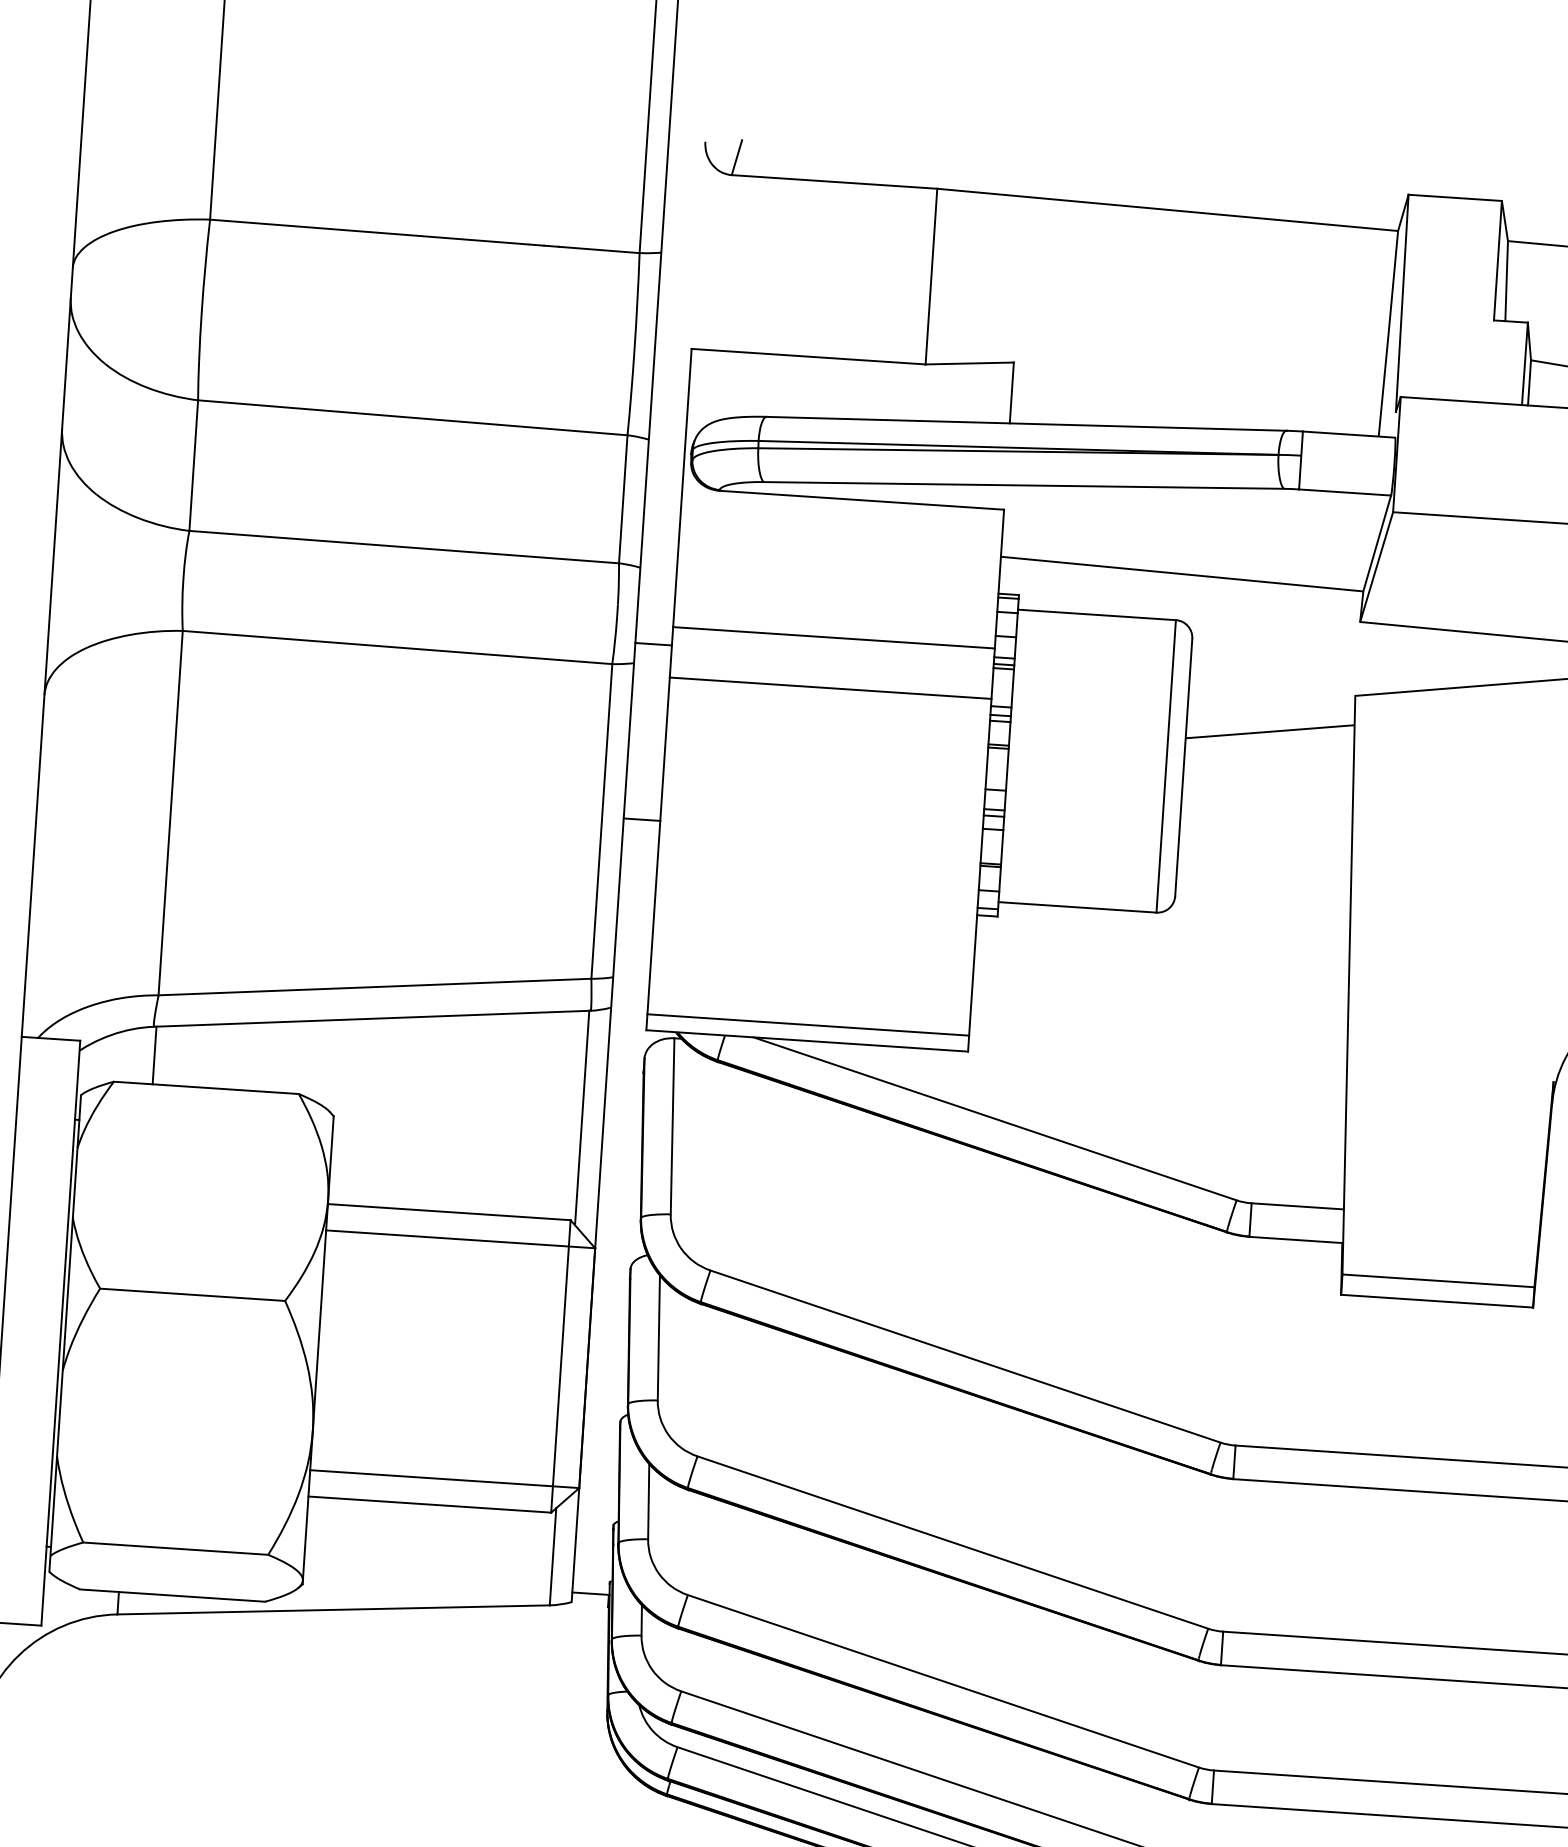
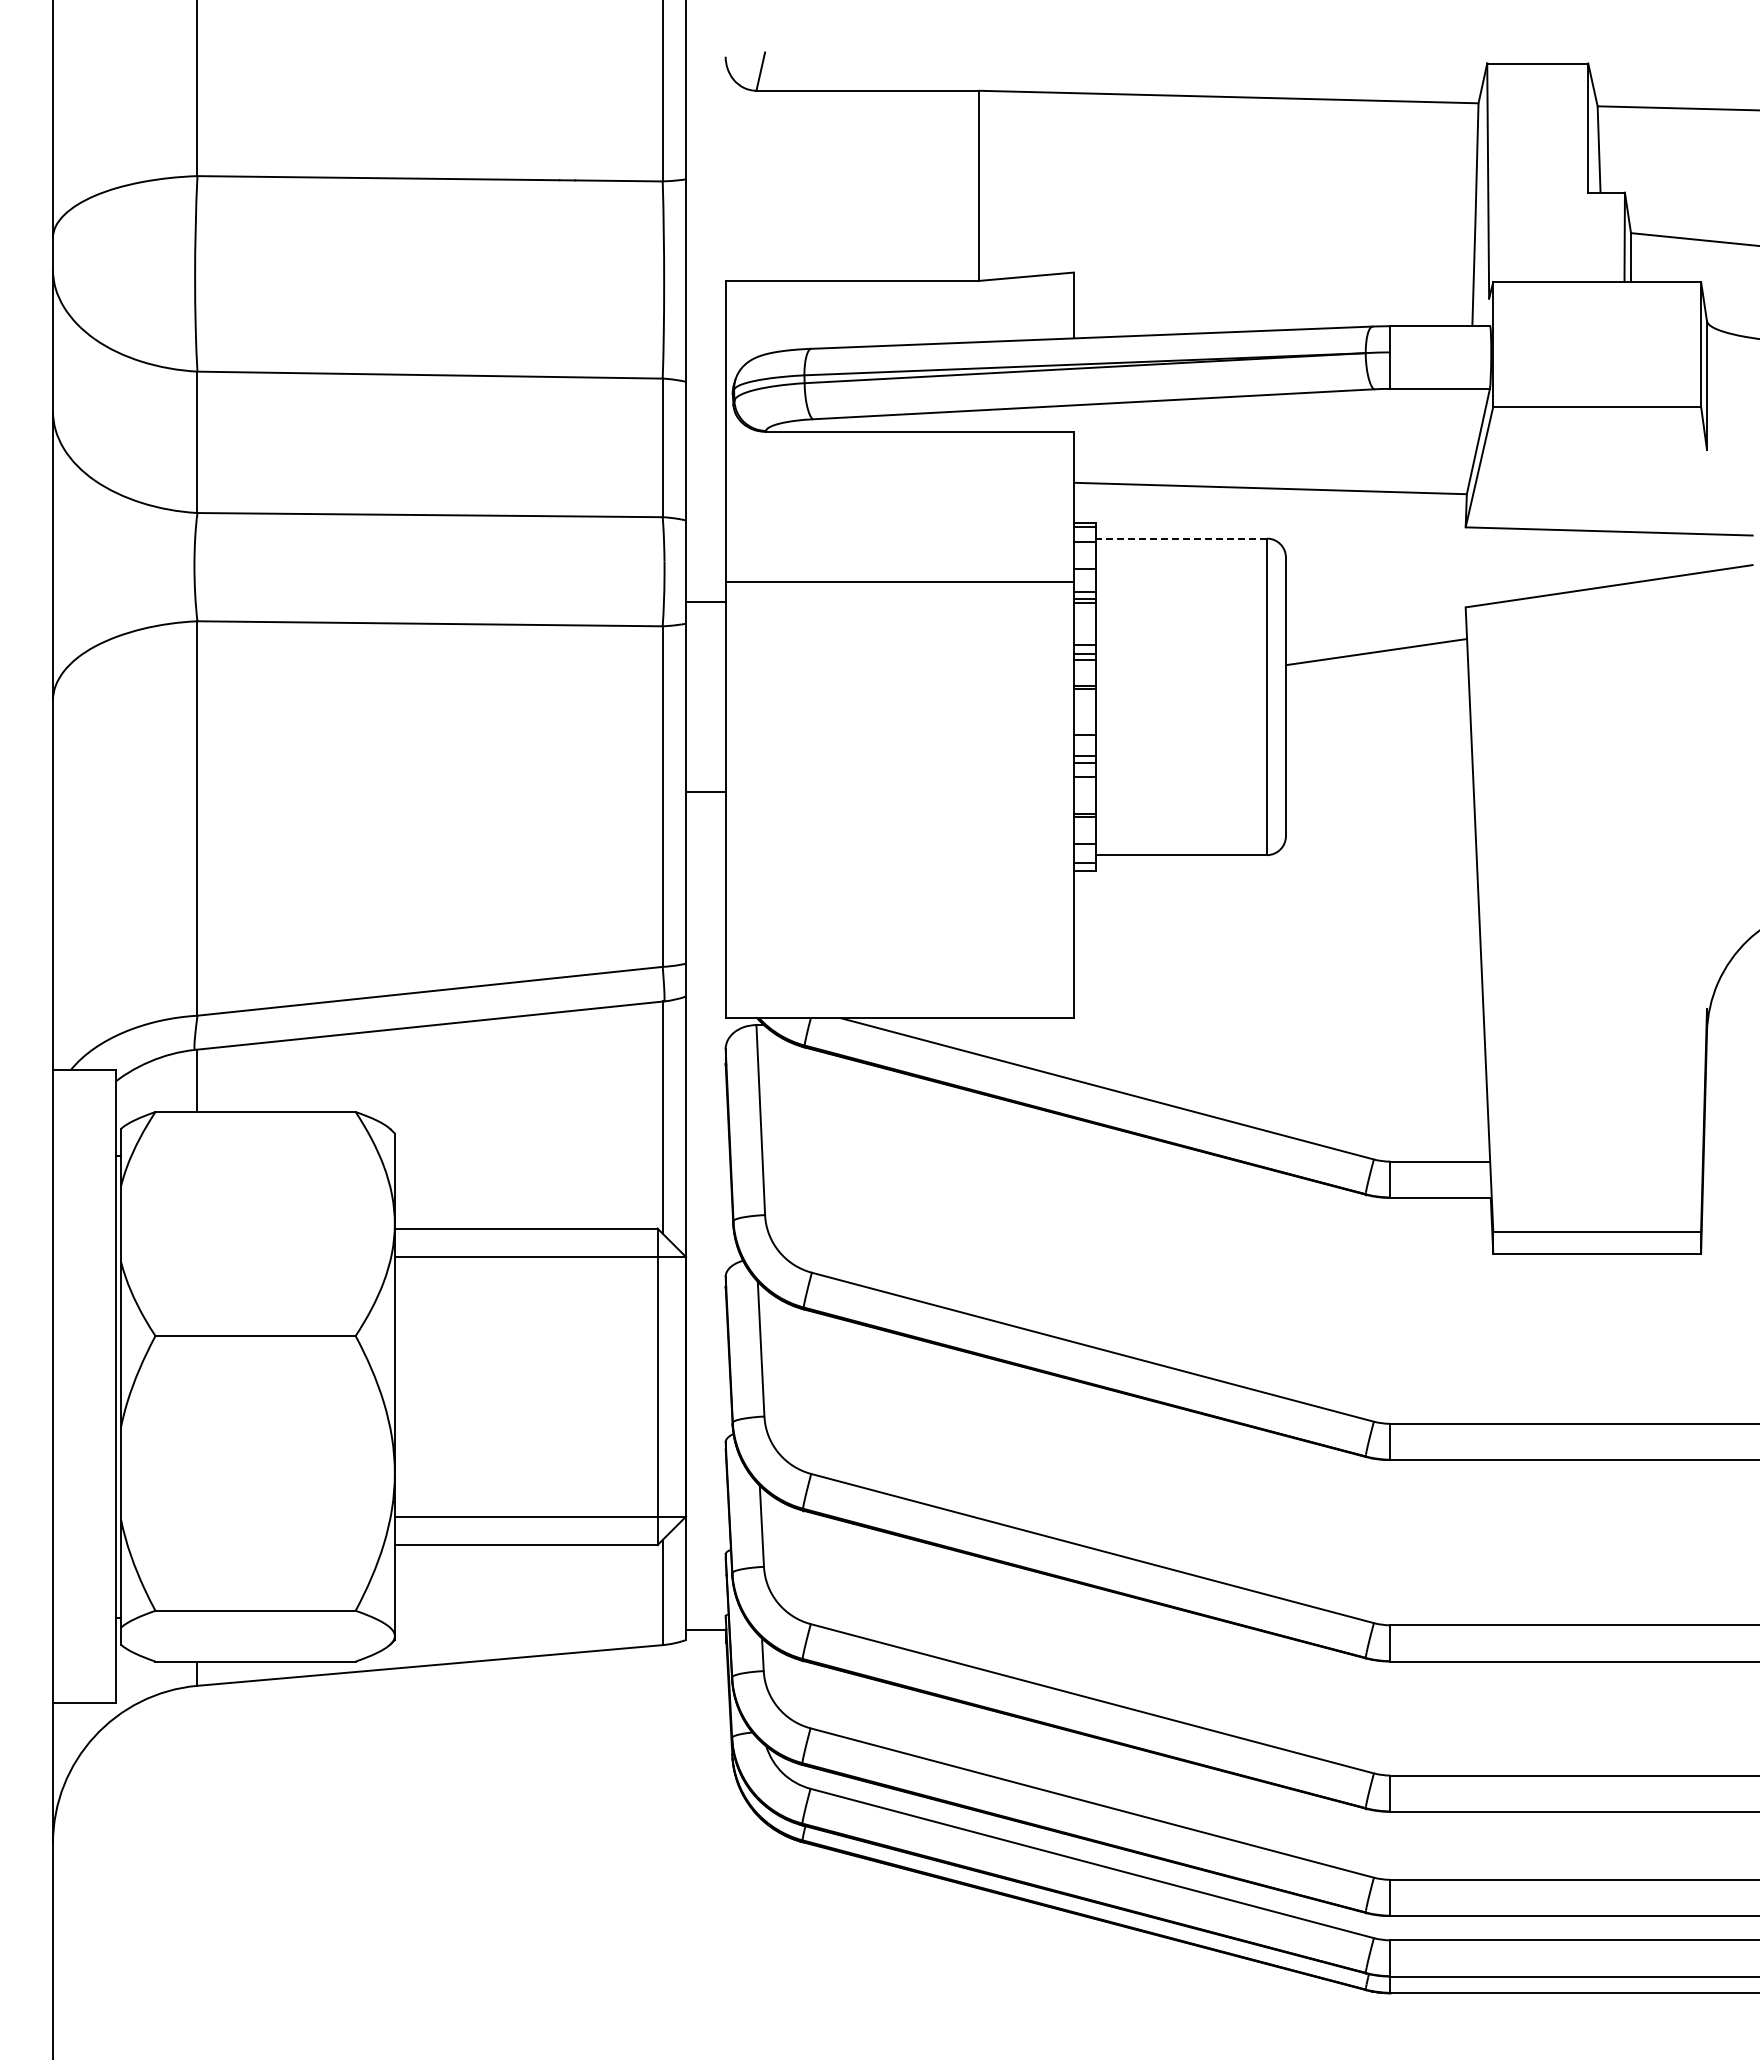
line: (1096, 614) -> (1180, 538), solid -> dashed
line: (830, 688) -> (899, 636), removed
line: (808, 1025) -> (899, 1001), removed

